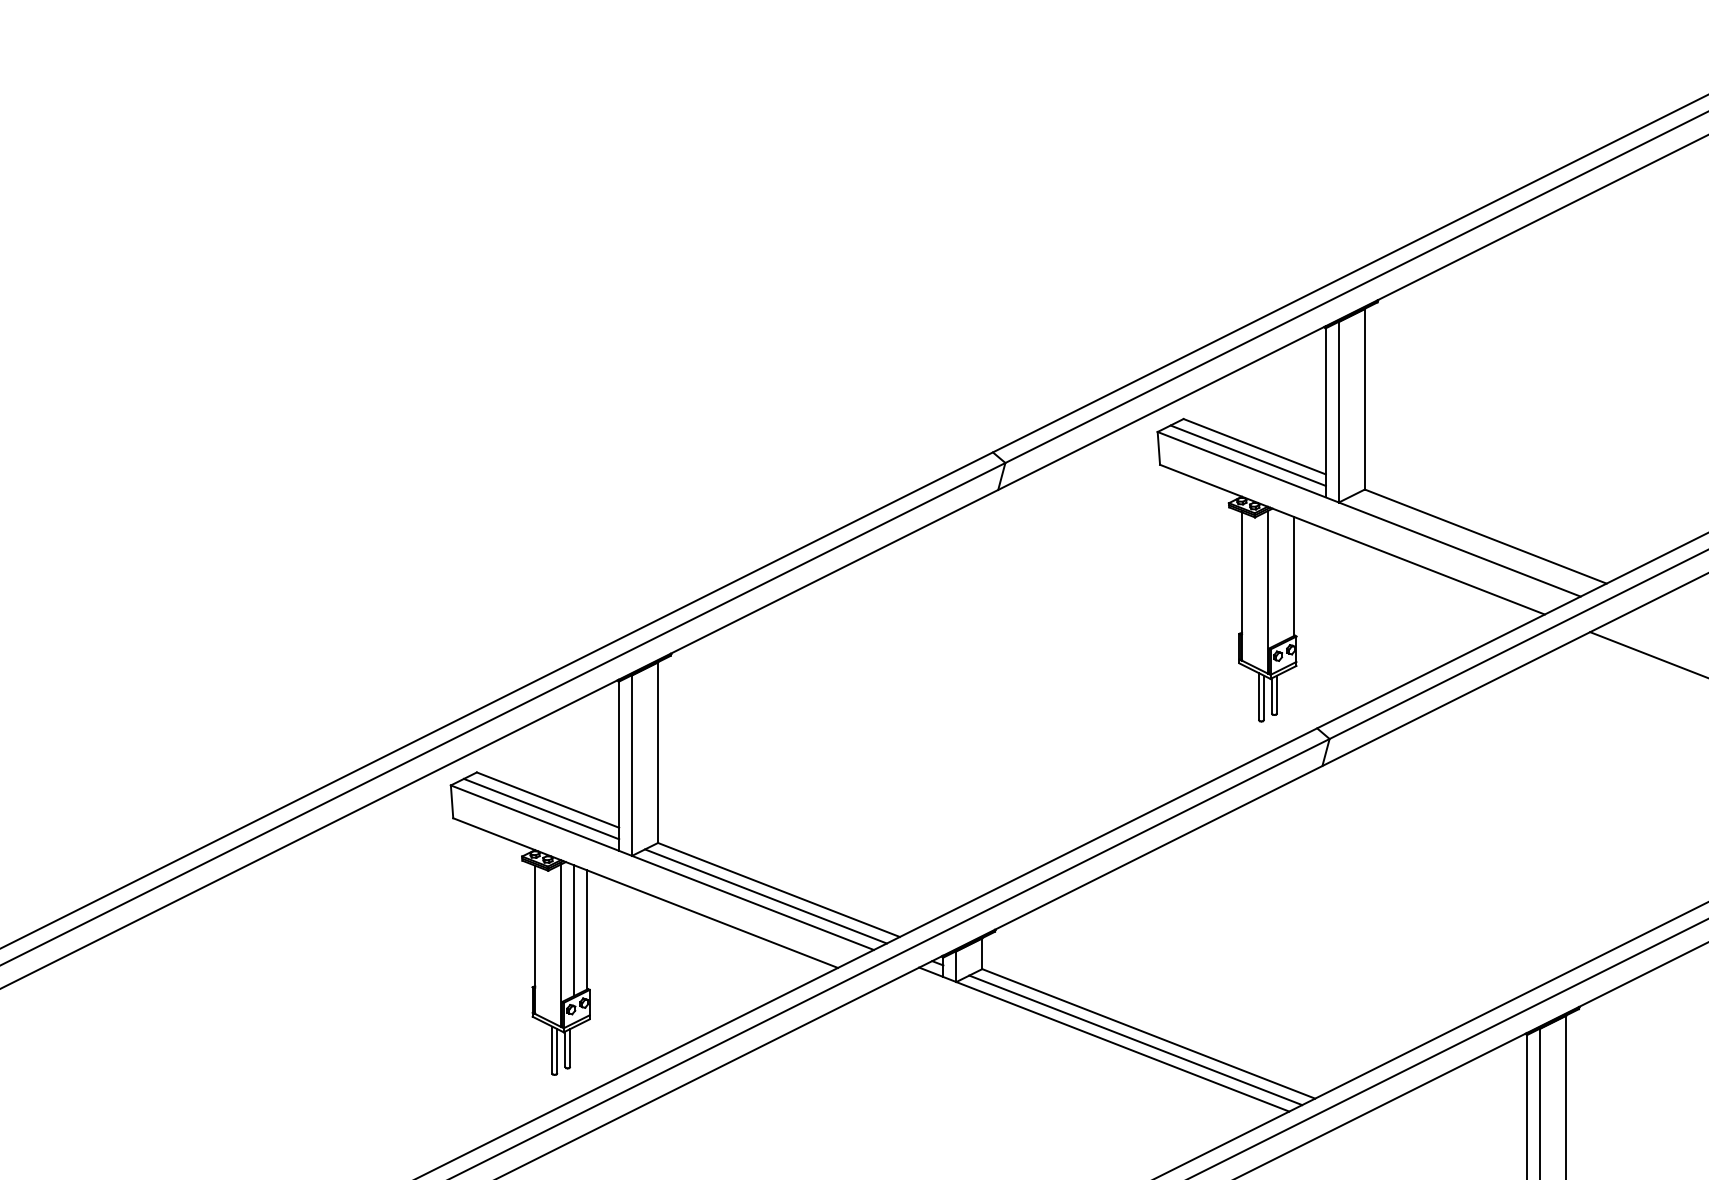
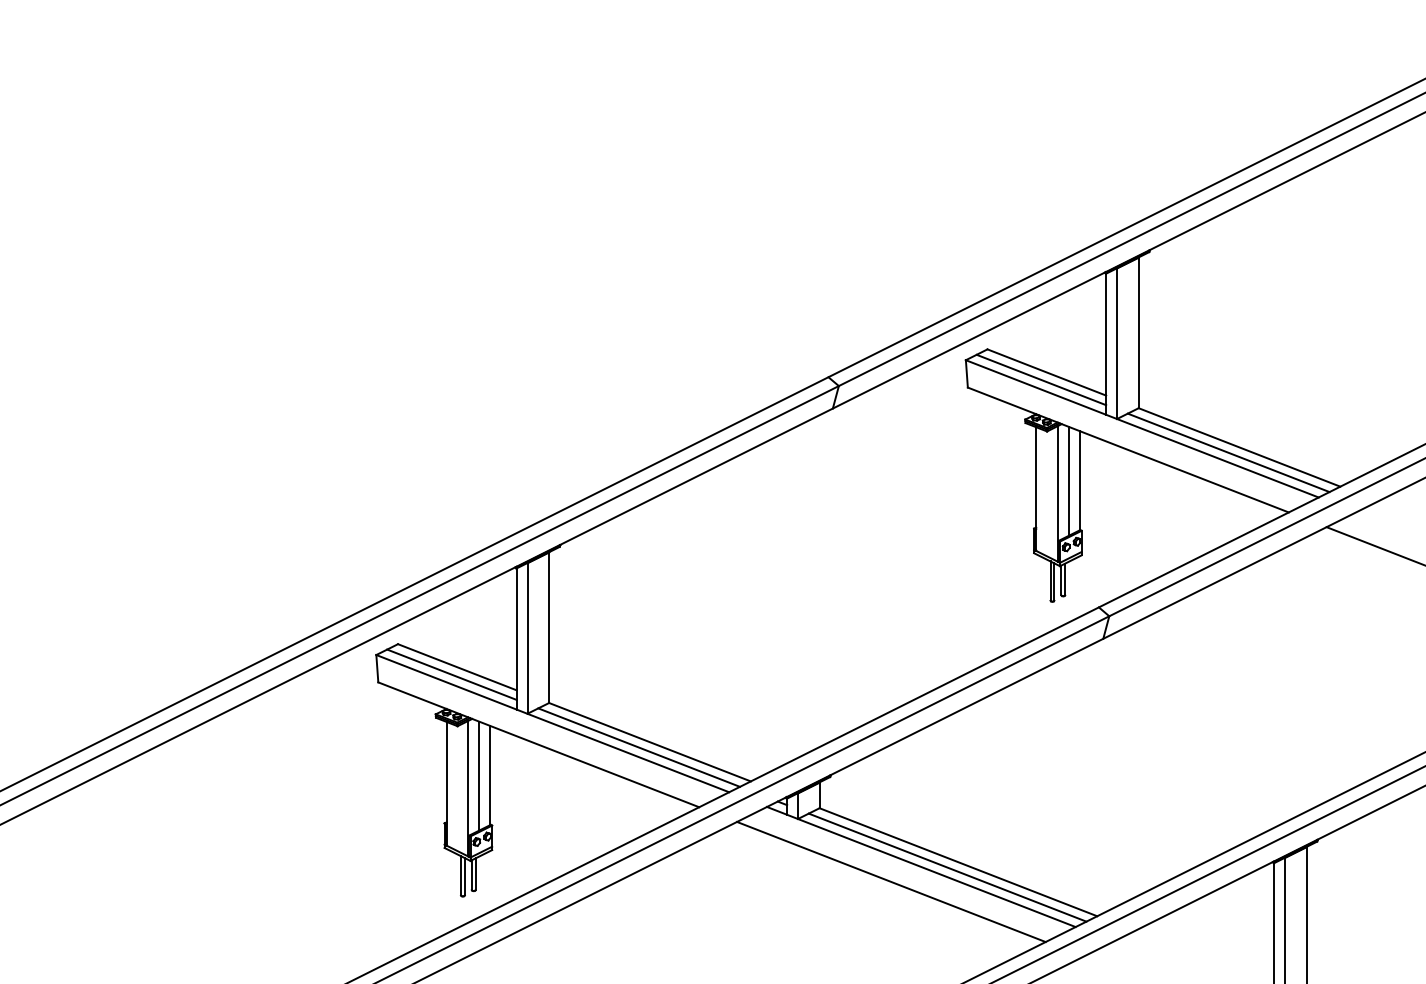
line: (1472, 543) -> (1228, 453), added
line: (1280, 576) -> (1068, 480), added
line: (1068, 1057) -> (891, 881), added

